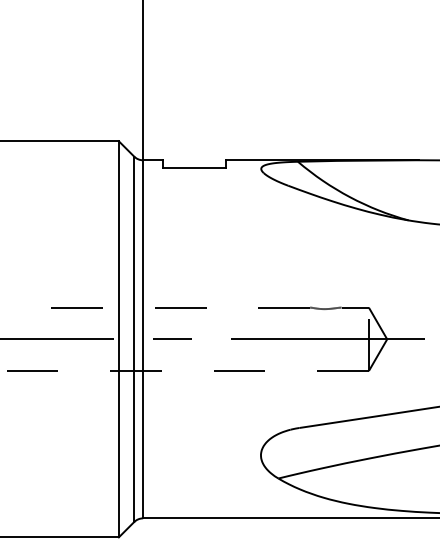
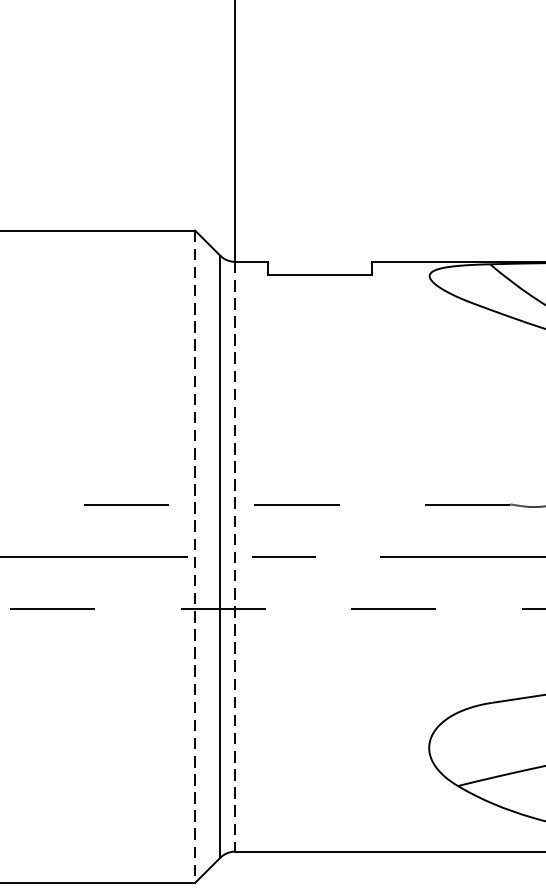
line: (118, 339) -> (194, 557), solid -> dashed
line: (143, 339) -> (235, 557), solid -> dashed

